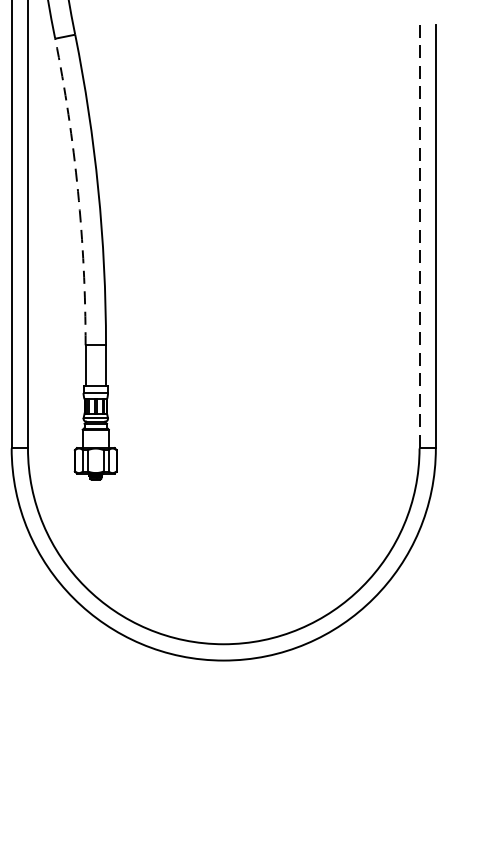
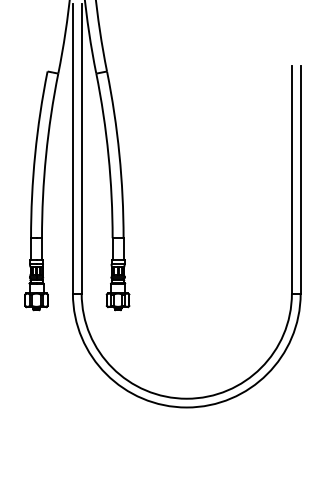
arc: (77, 191) -> (108, 155), dashed -> solid
line: (418, 235) -> (291, 179), dashed -> solid

